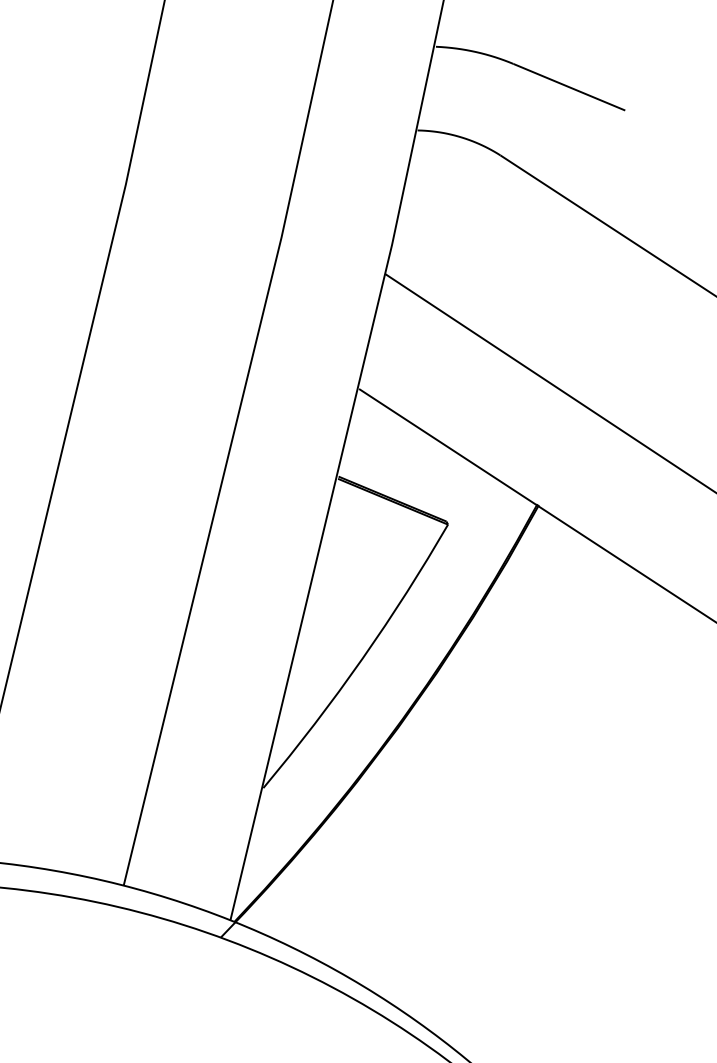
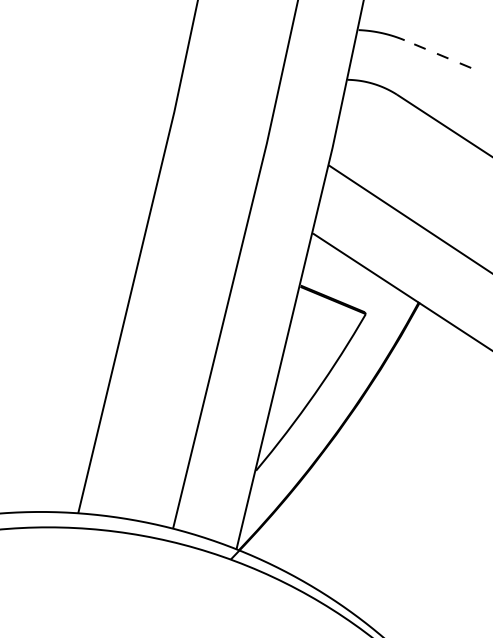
line: (568, 86) -> (437, 53), solid -> dashed

